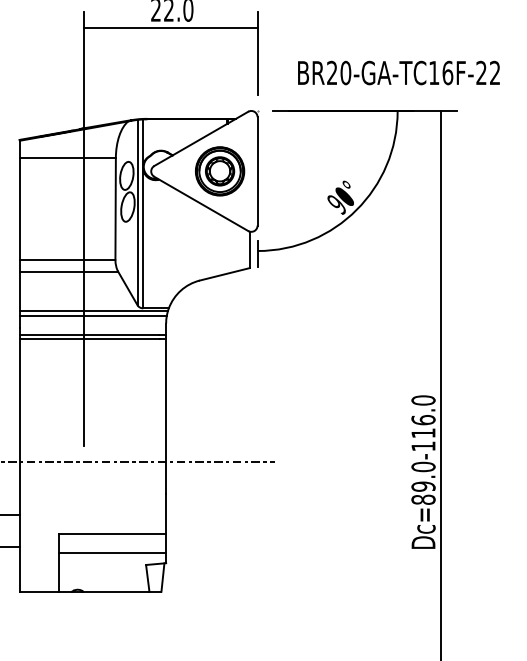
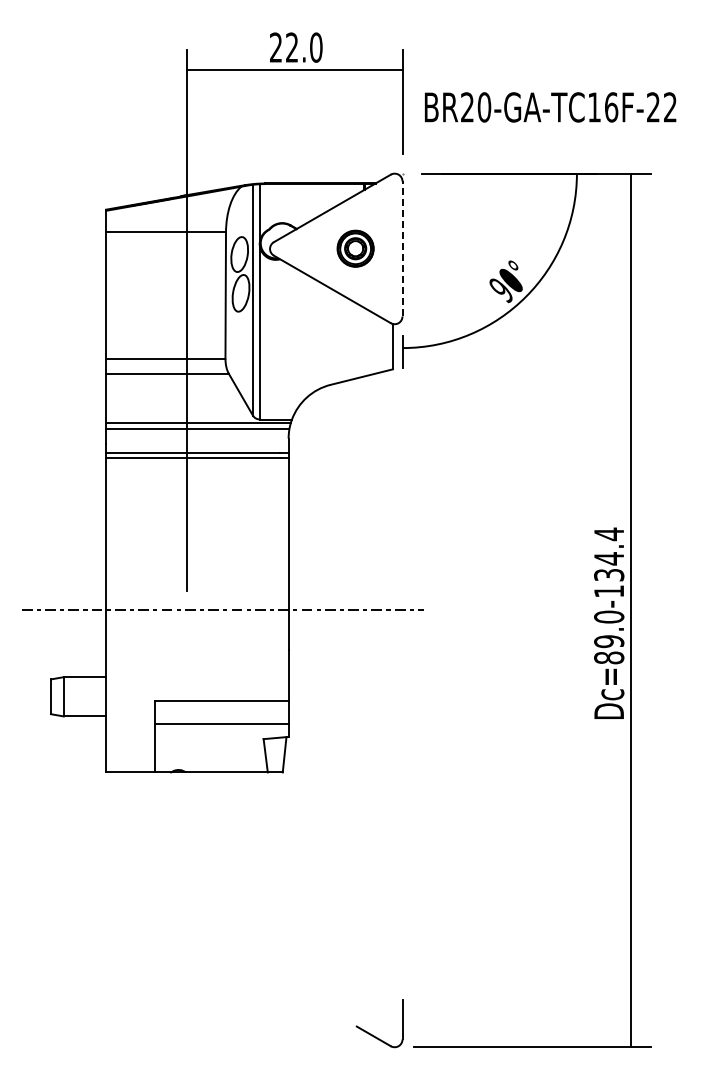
text: (398, 73) -> (550, 107), moved
part: (219, 171) -> (355, 248), size x0.6
line: (257, 171) -> (402, 248), solid -> dashed
text: (423, 416) -> (609, 554), Dc=89.0-116.0 -> Dc=89.0-134.4

